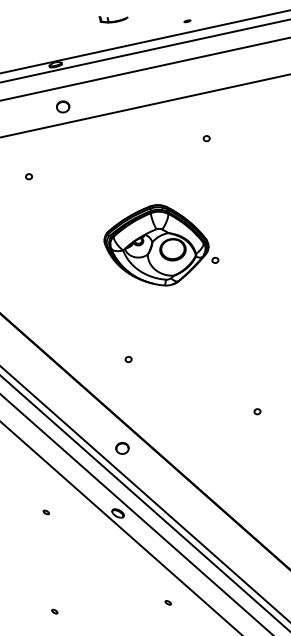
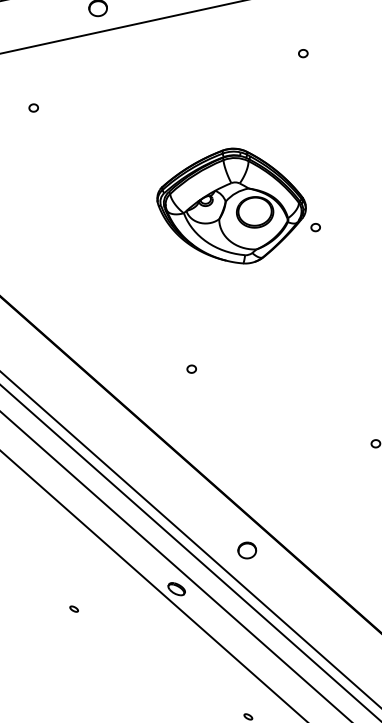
part: (28, 176) -> (32, 107), moved
part: (122, 448) -> (247, 550), moved
part: (45, 512) -> (72, 609), moved

